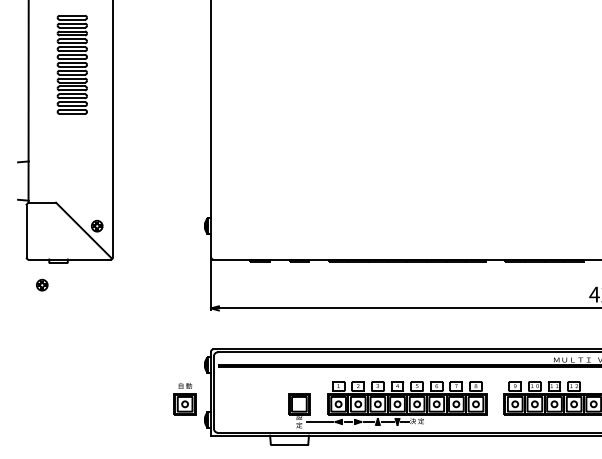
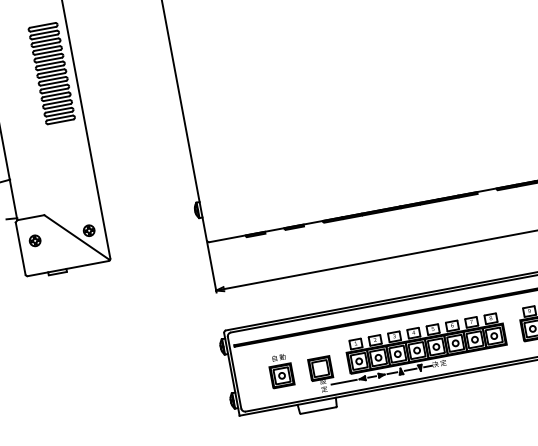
part: (71, 64) -> (50, 73), moved
part: (42, 284) -> (35, 240), moved
part: (184, 399) -> (280, 371), moved

